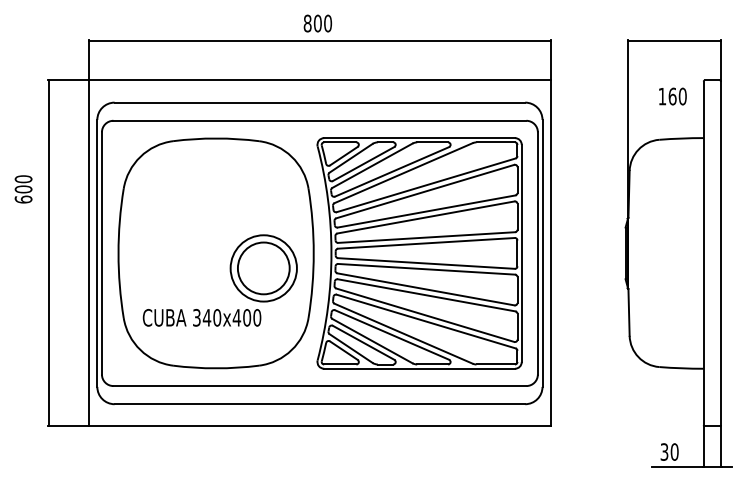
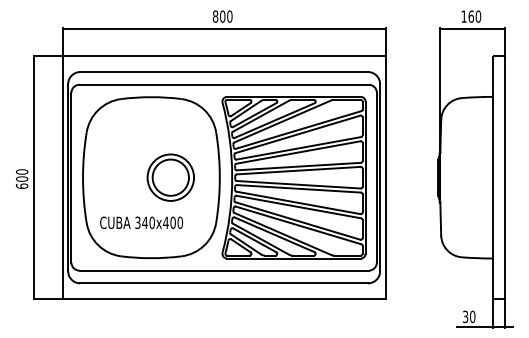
text: (672, 96) -> (471, 16), moved
text: (23, 189) -> (22, 179), moved
part: (263, 268) -> (170, 177), moved

